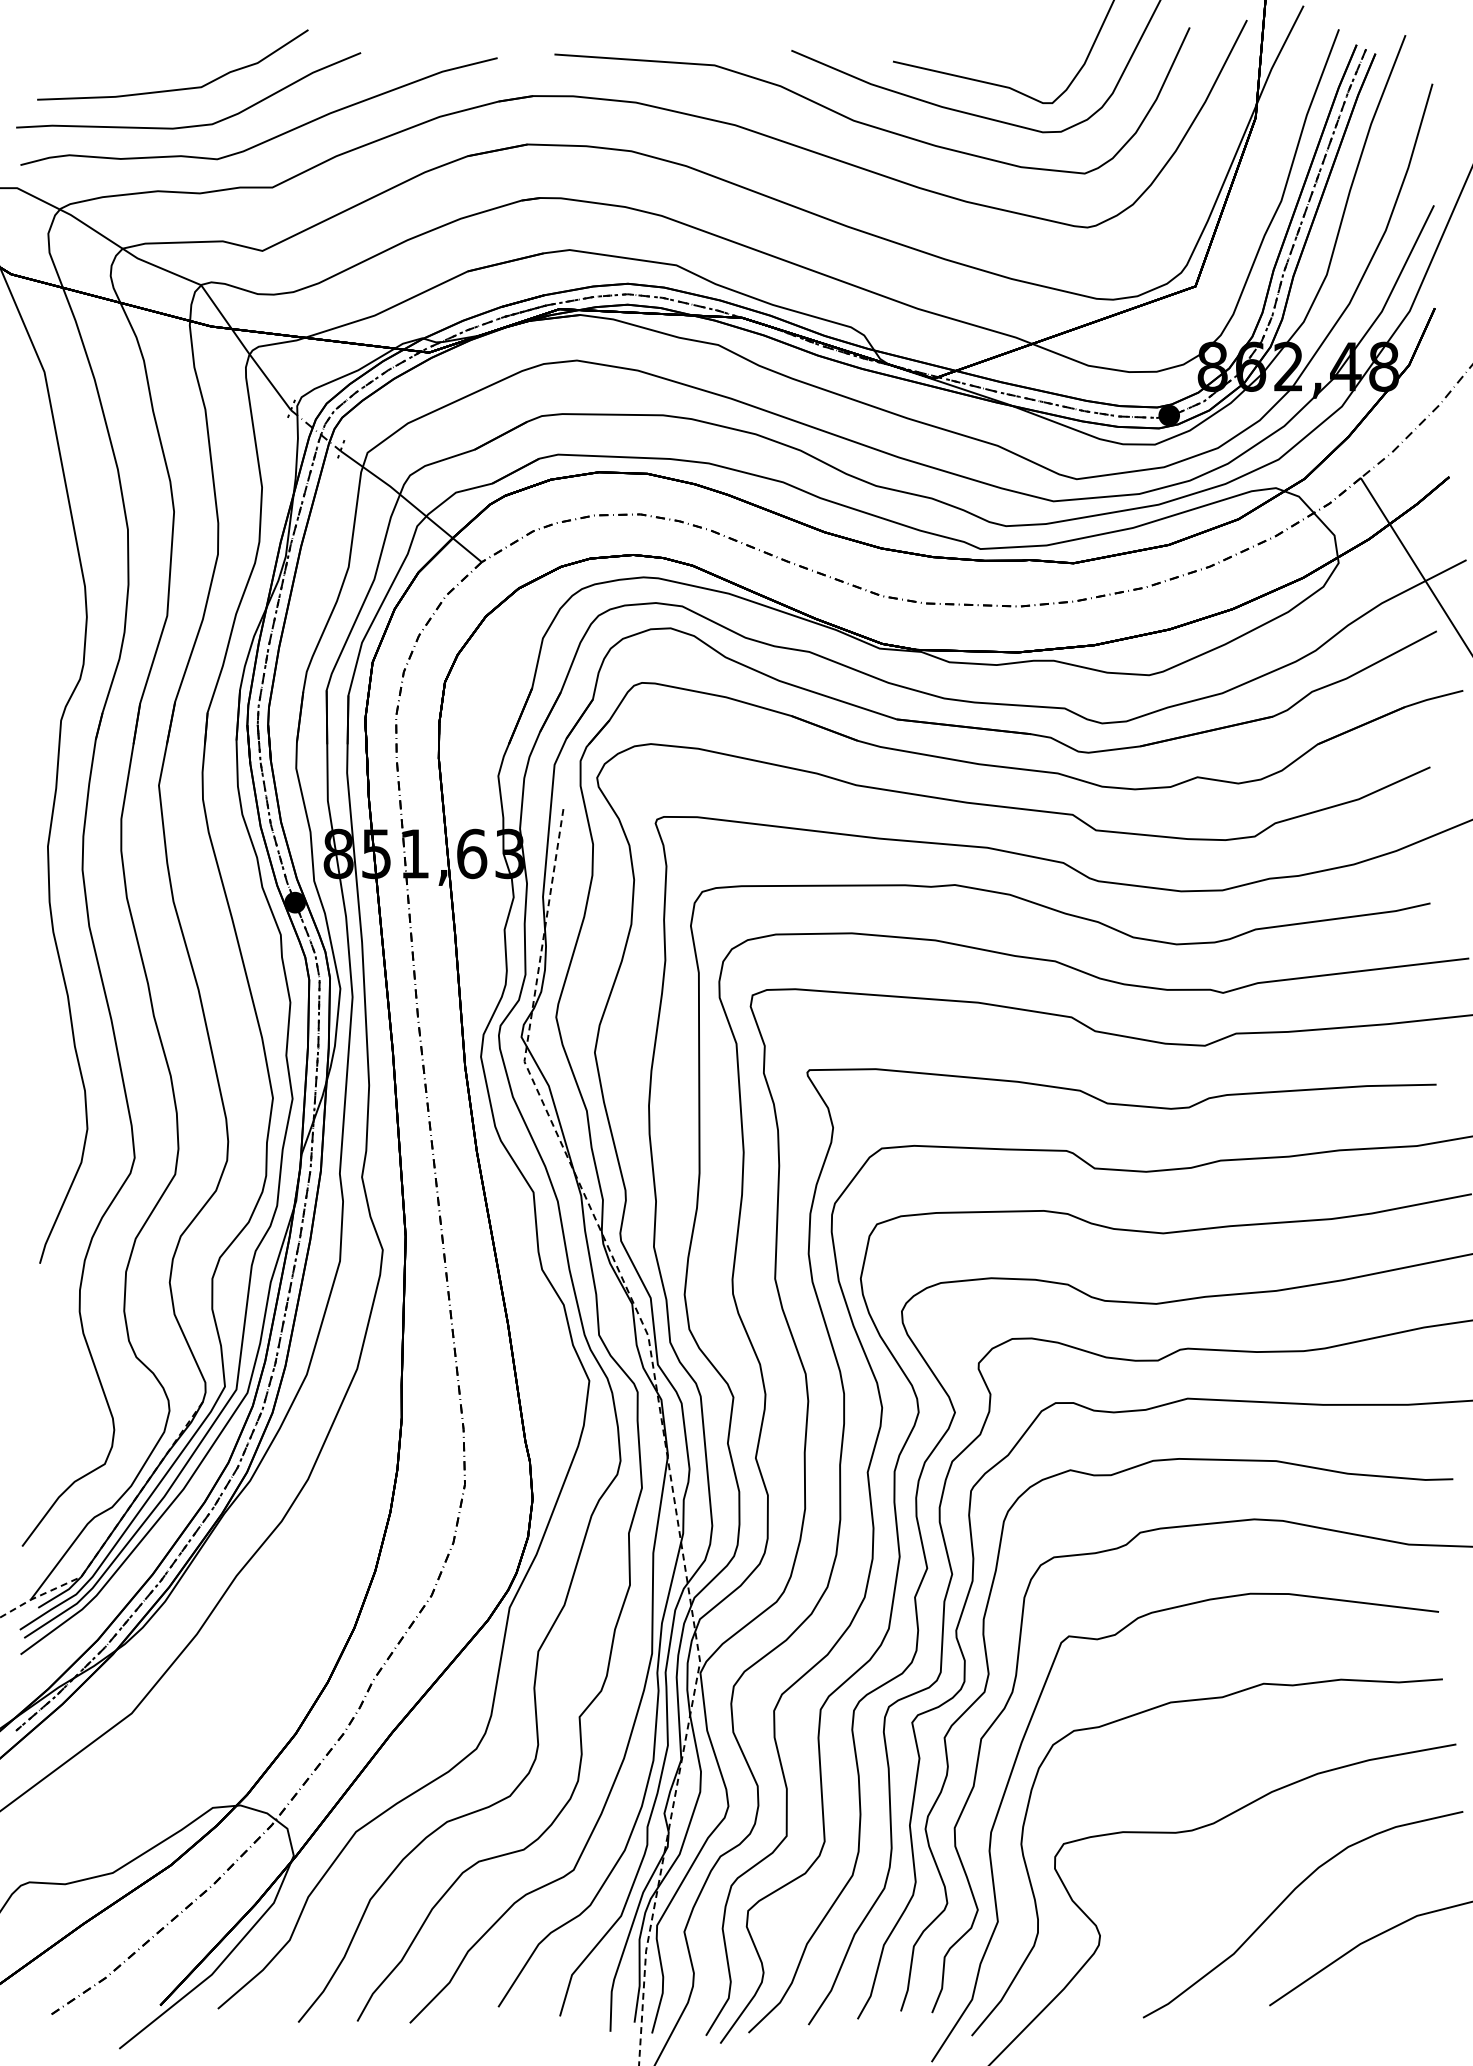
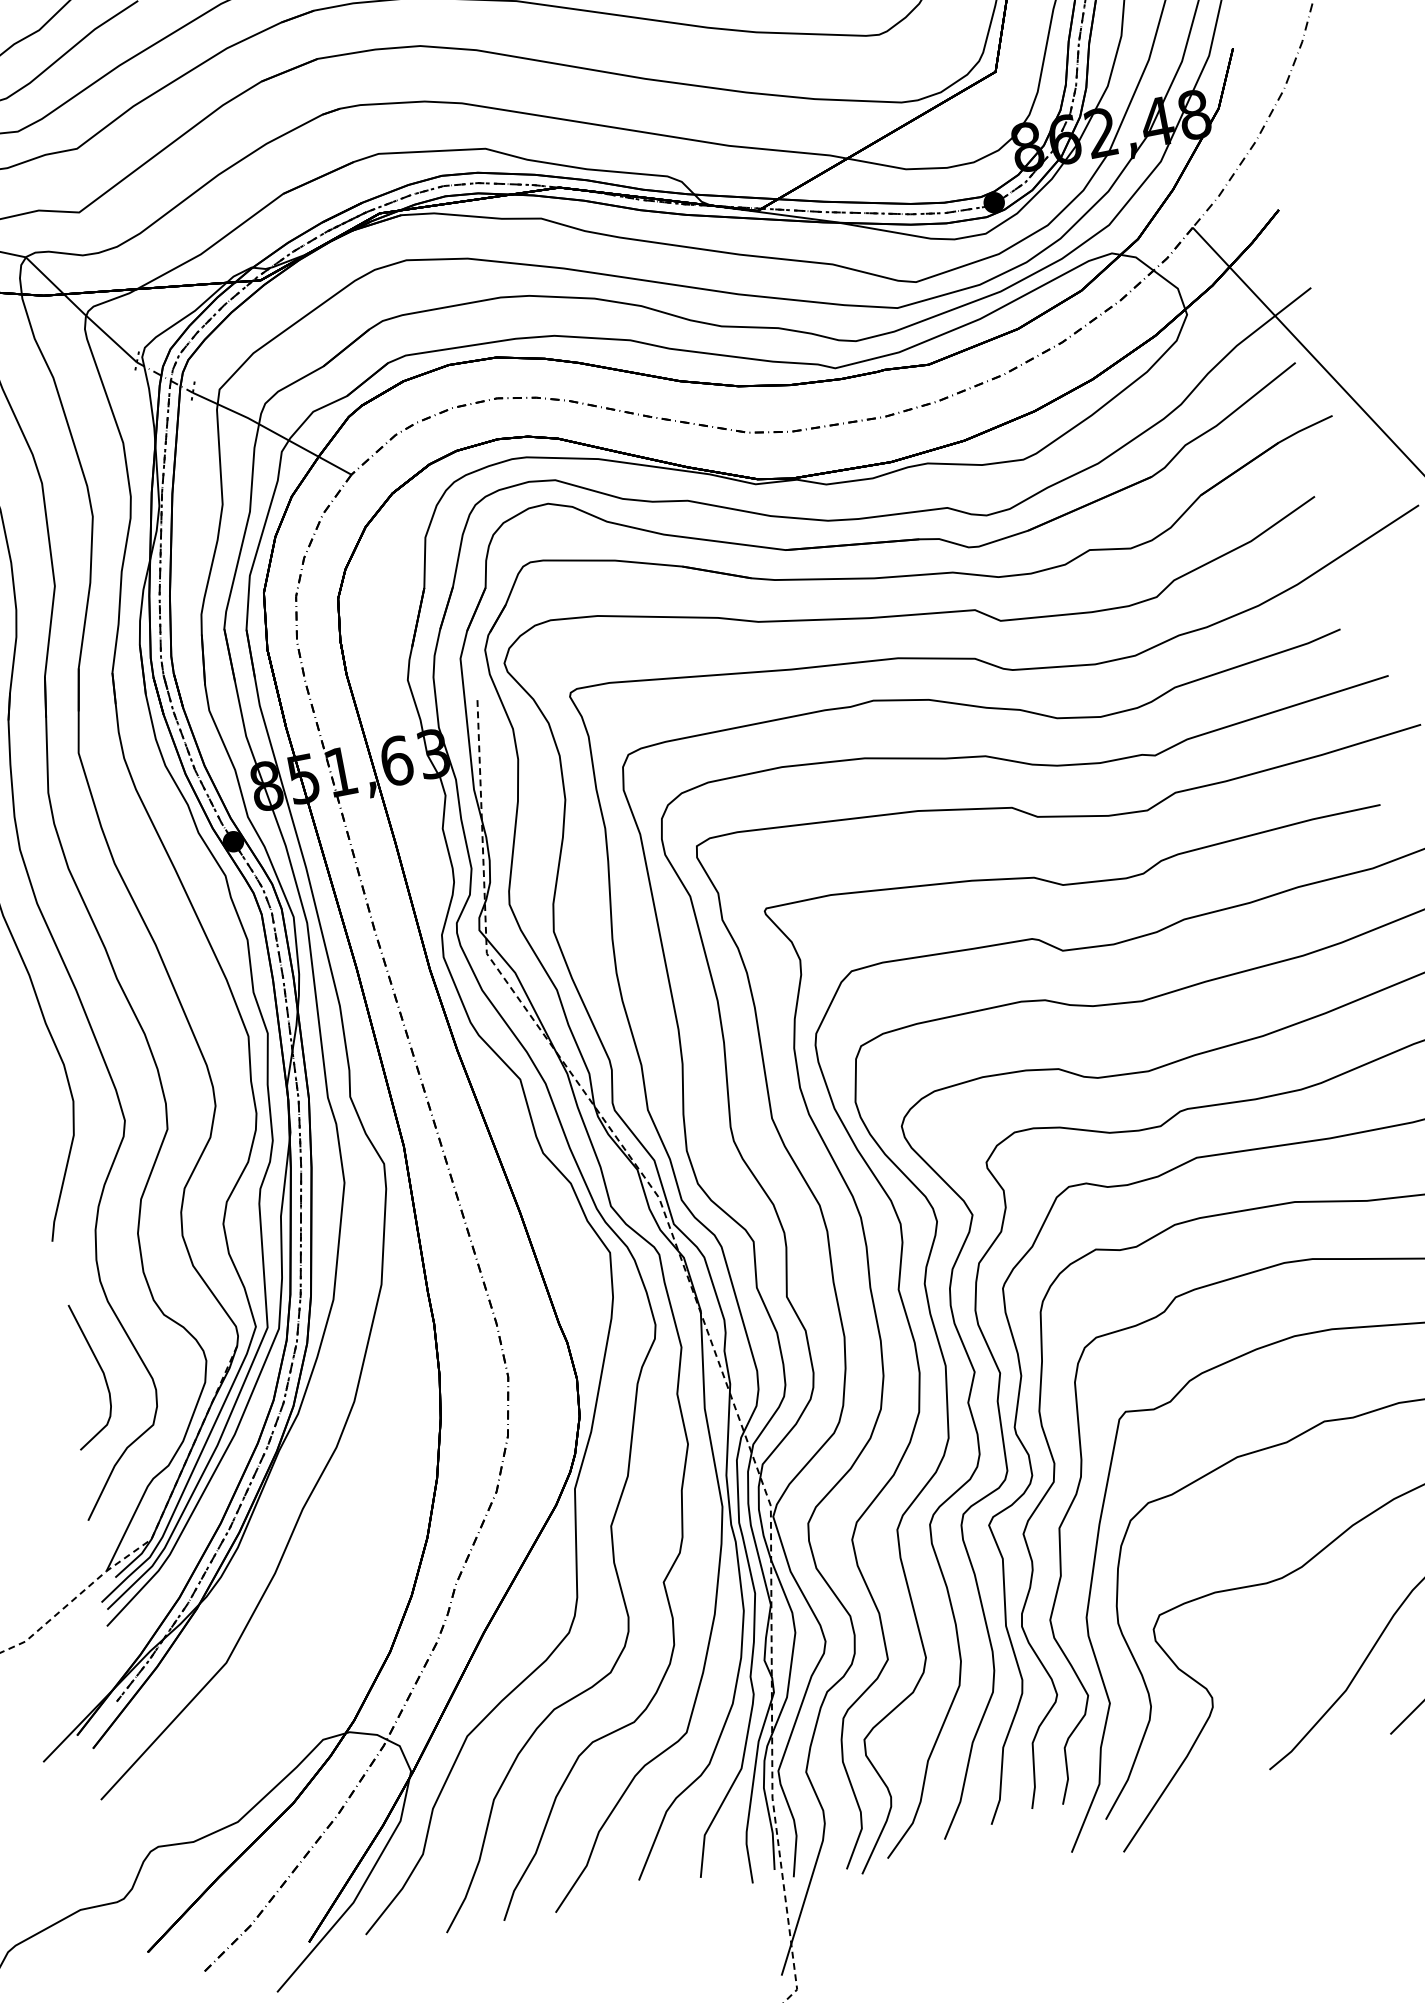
curve: (62, 1397) -> (99, 1367), added

